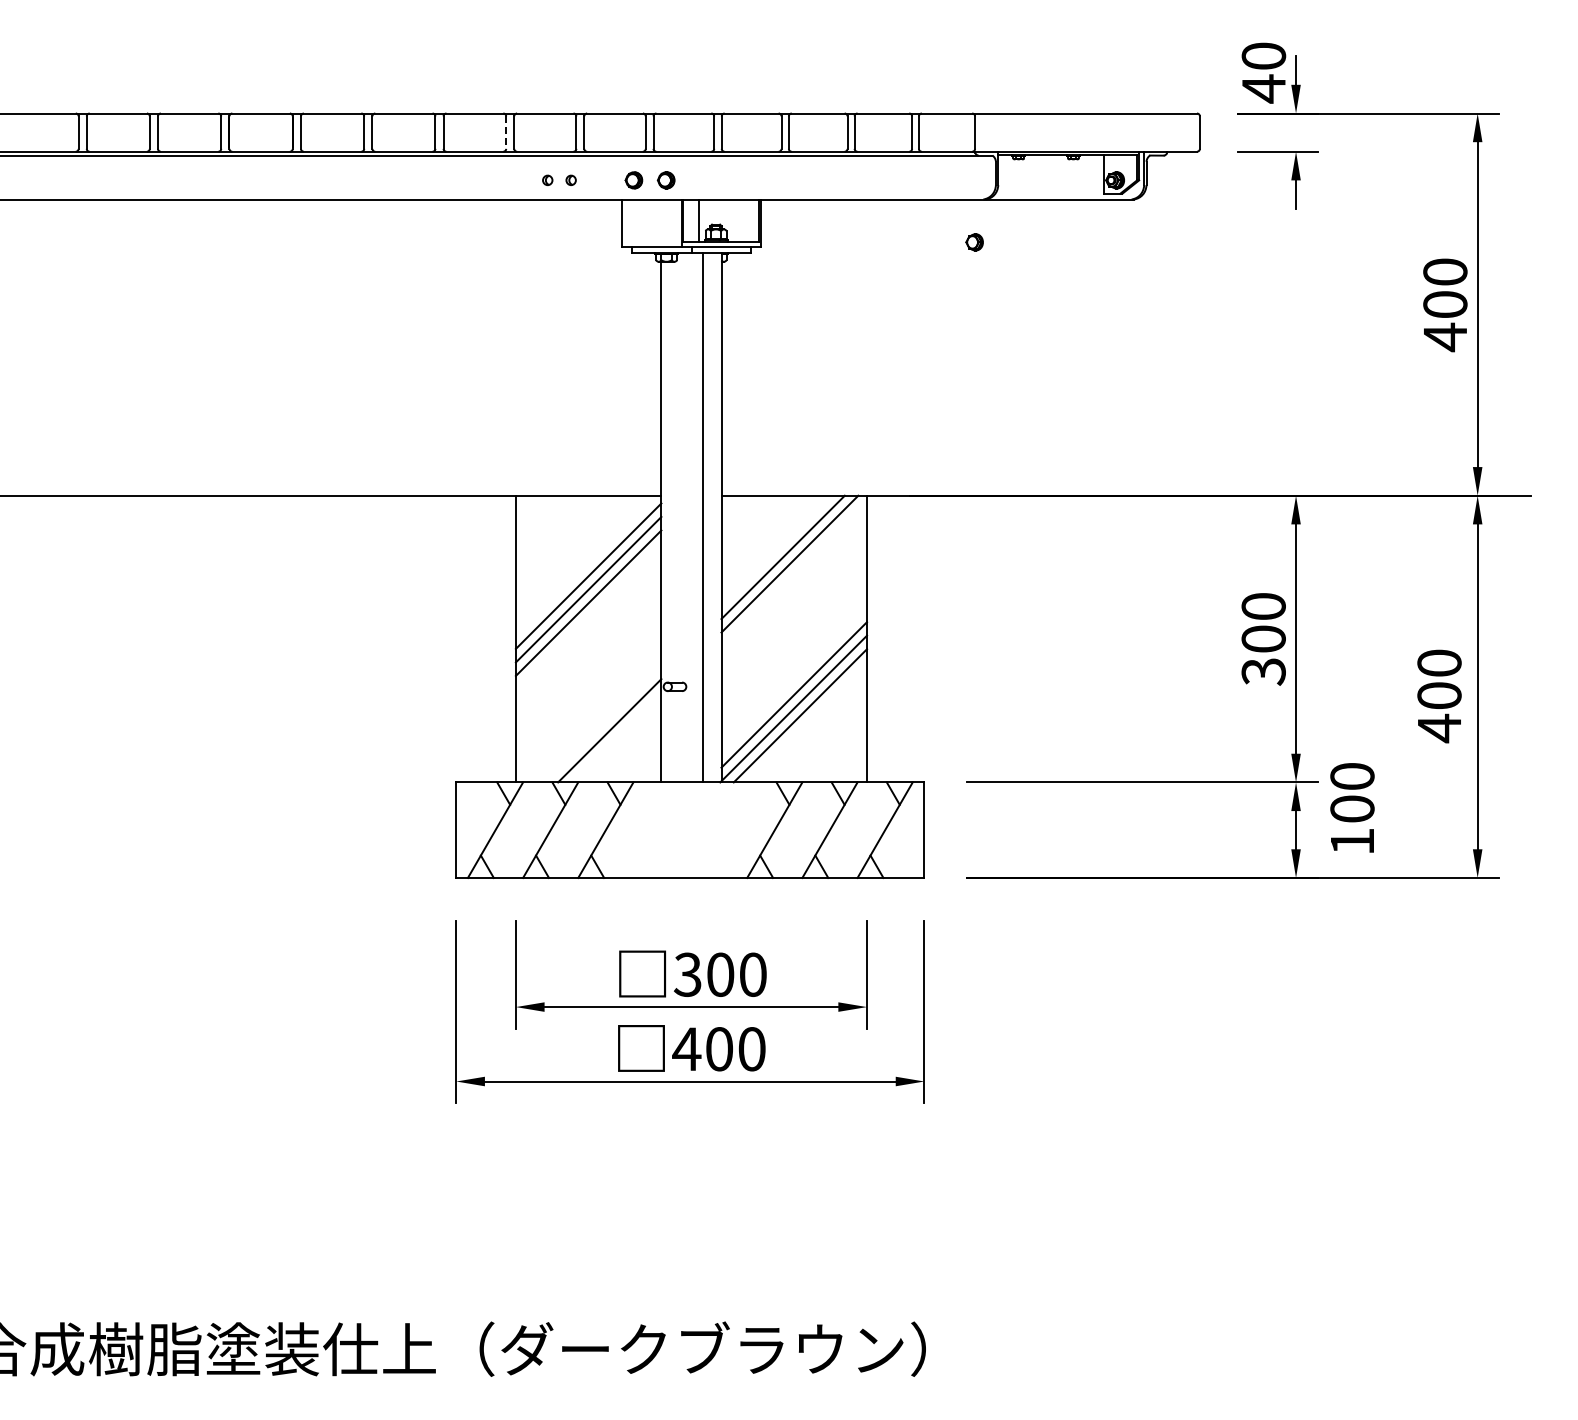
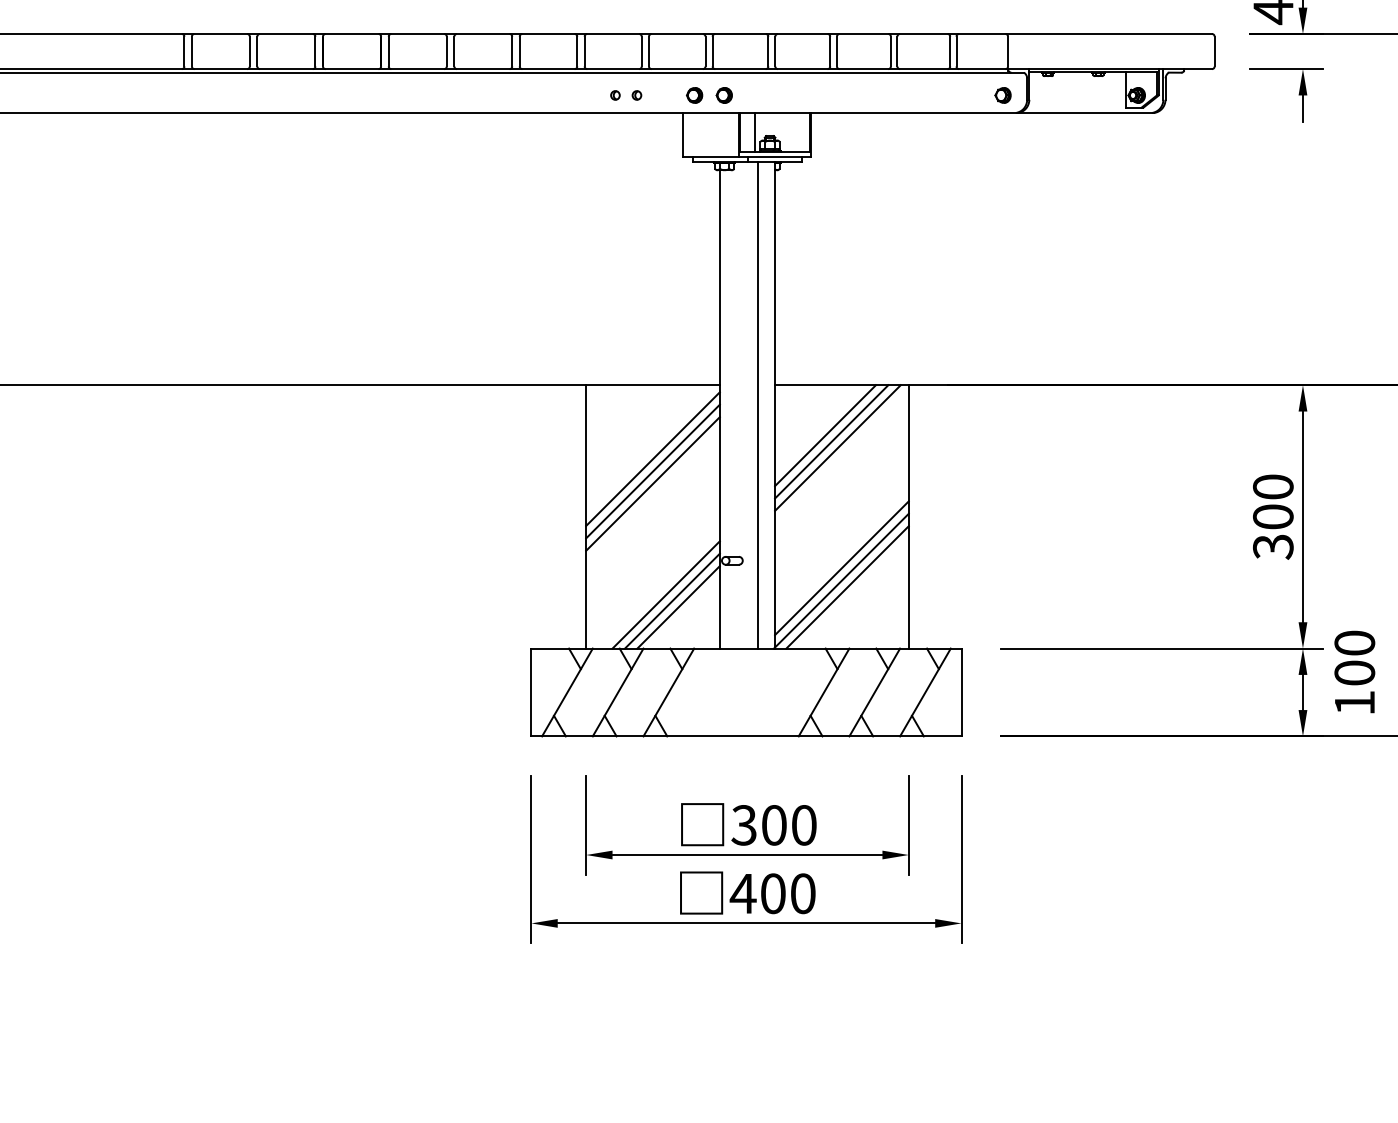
line: (506, 133) -> (577, 52), dashed -> solid
part: (974, 242) -> (1002, 95), moved
line: (776, 550) -> (825, 435), added
line: (602, 723) -> (665, 594), added
line: (616, 737) -> (678, 607), added

